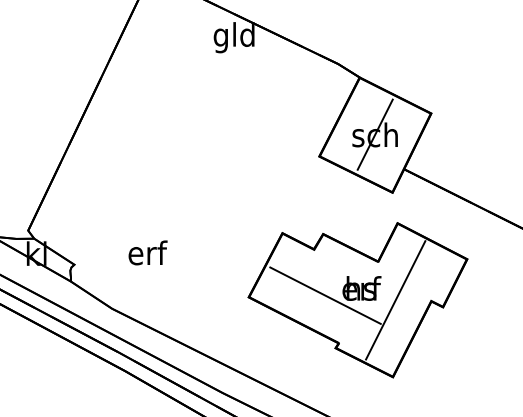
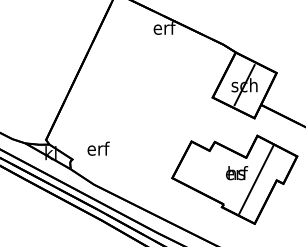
text: (233, 37) -> (163, 29), gld -> erf
text: (147, 252) -> (98, 148), moved
line: (324, 296) -> (215, 177), removed

